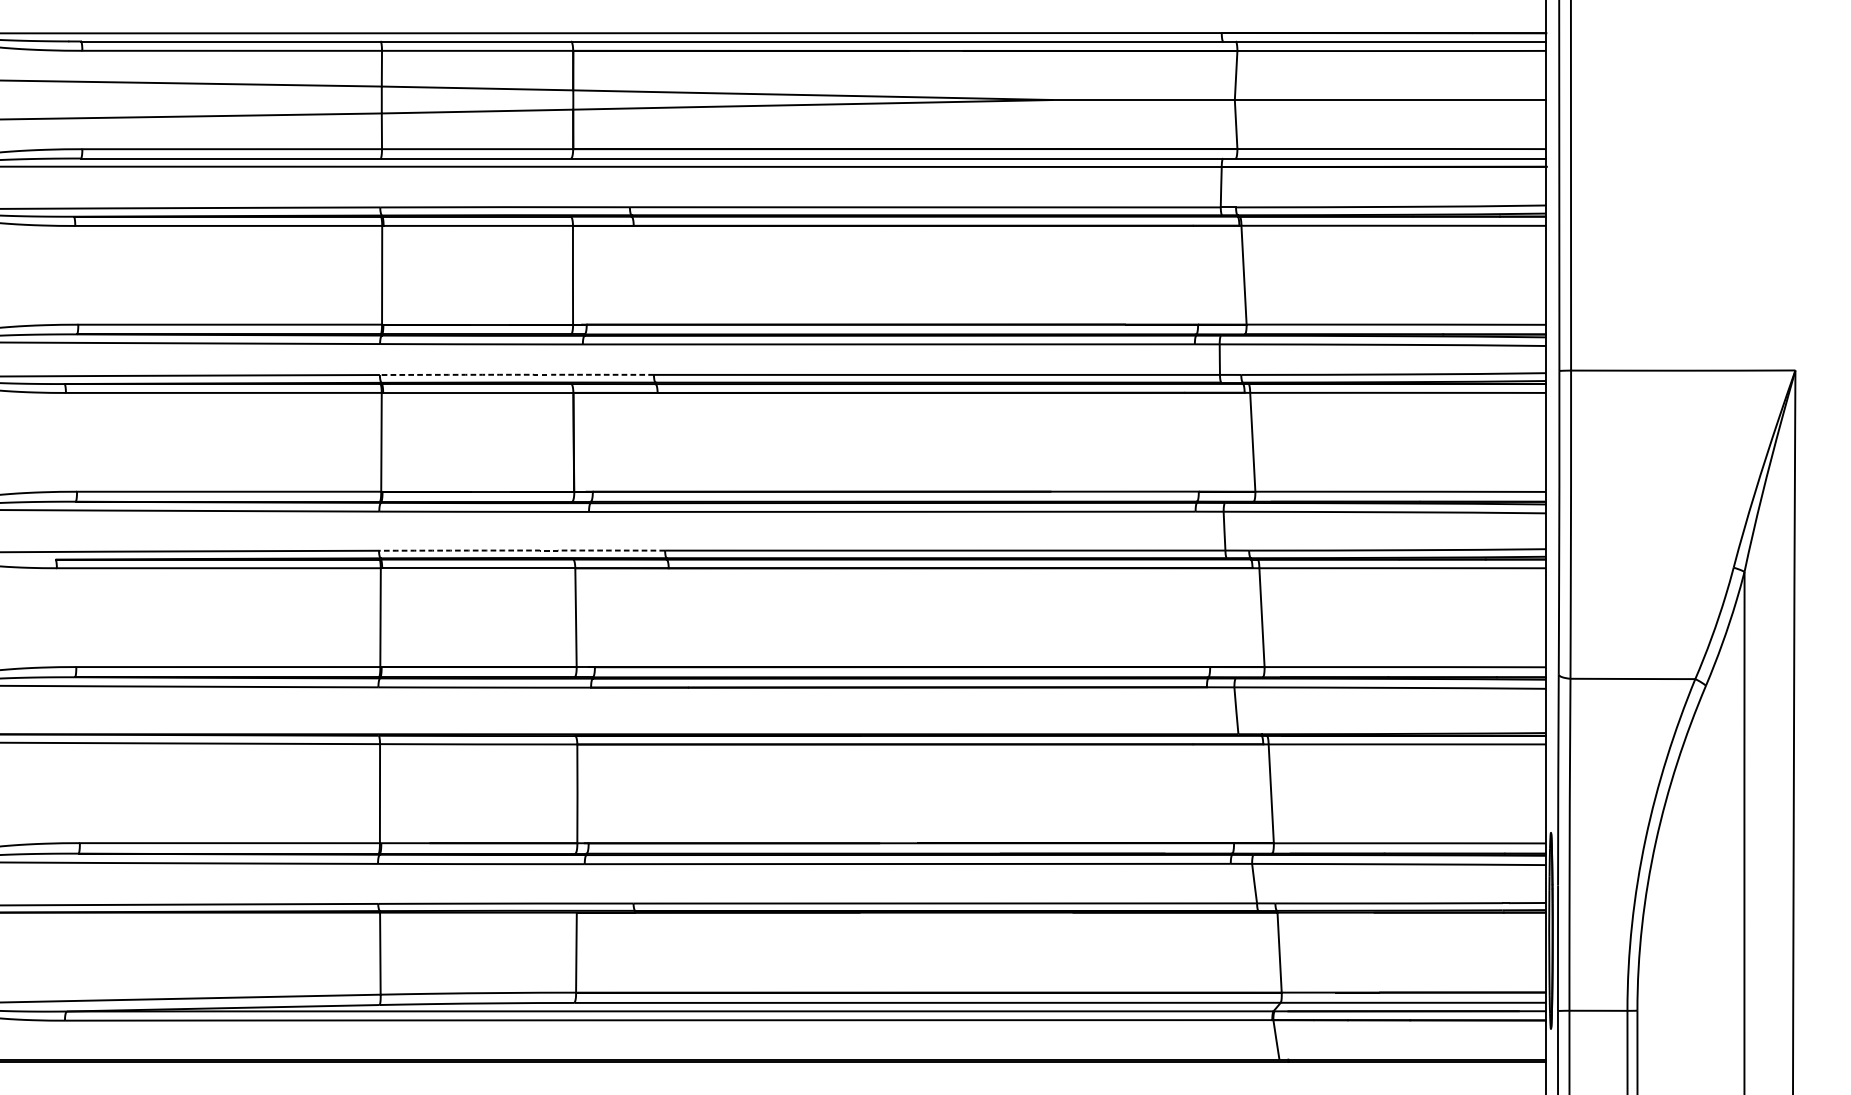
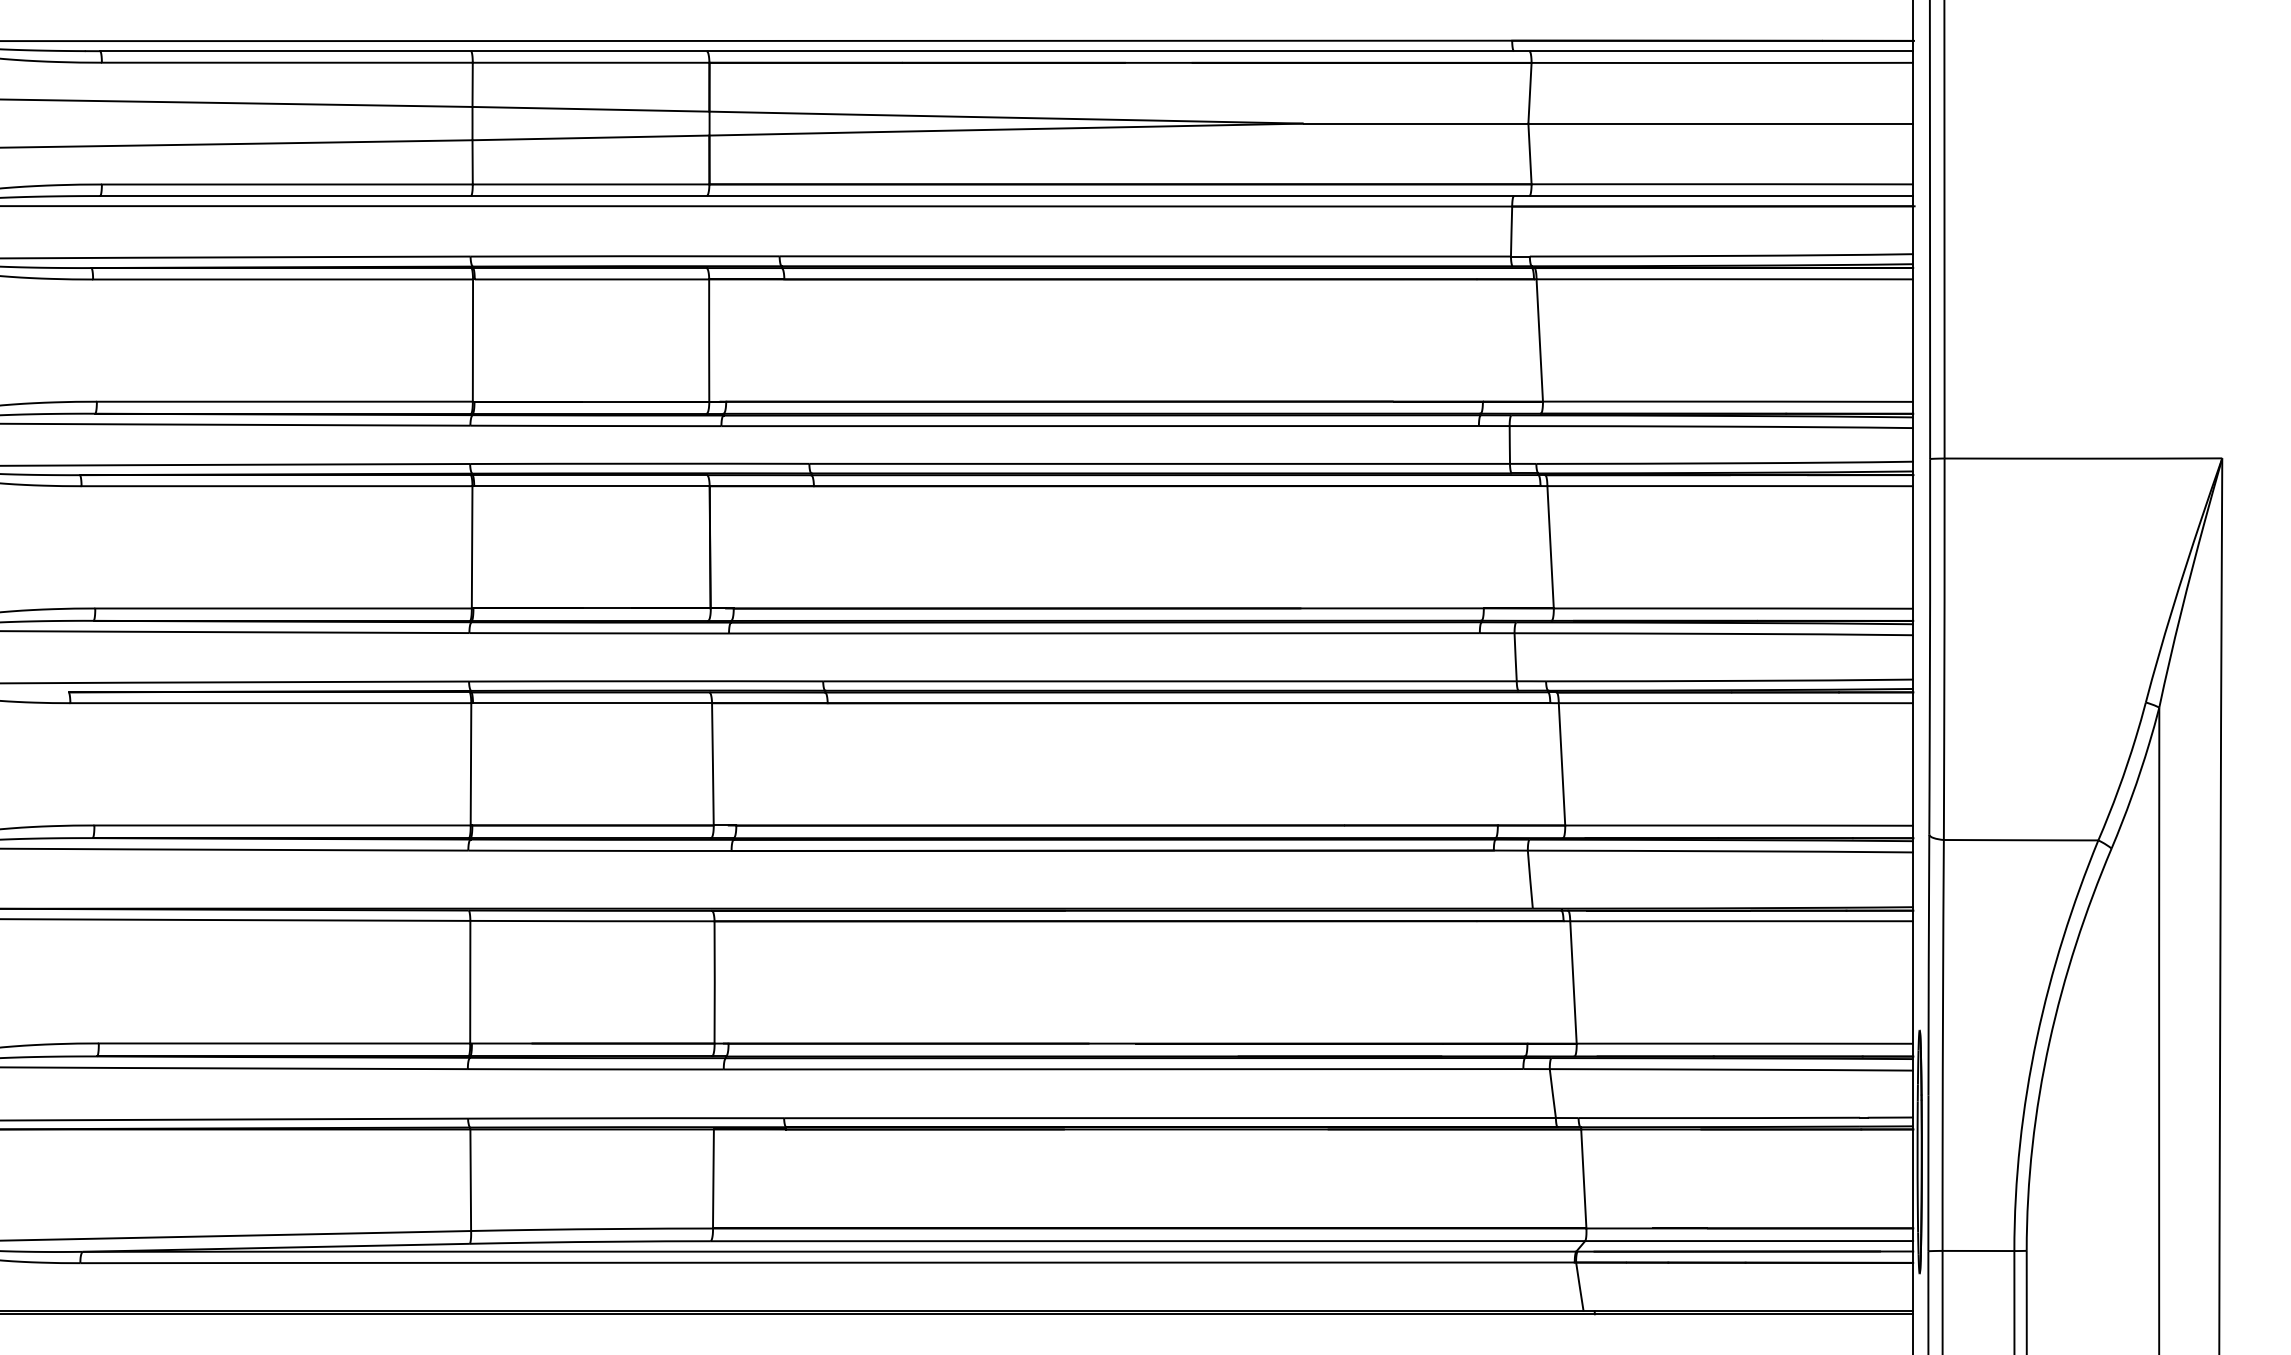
arc: (516, 374) -> (639, 463), dashed -> solid
arc: (522, 550) -> (646, 681), dashed -> solid

